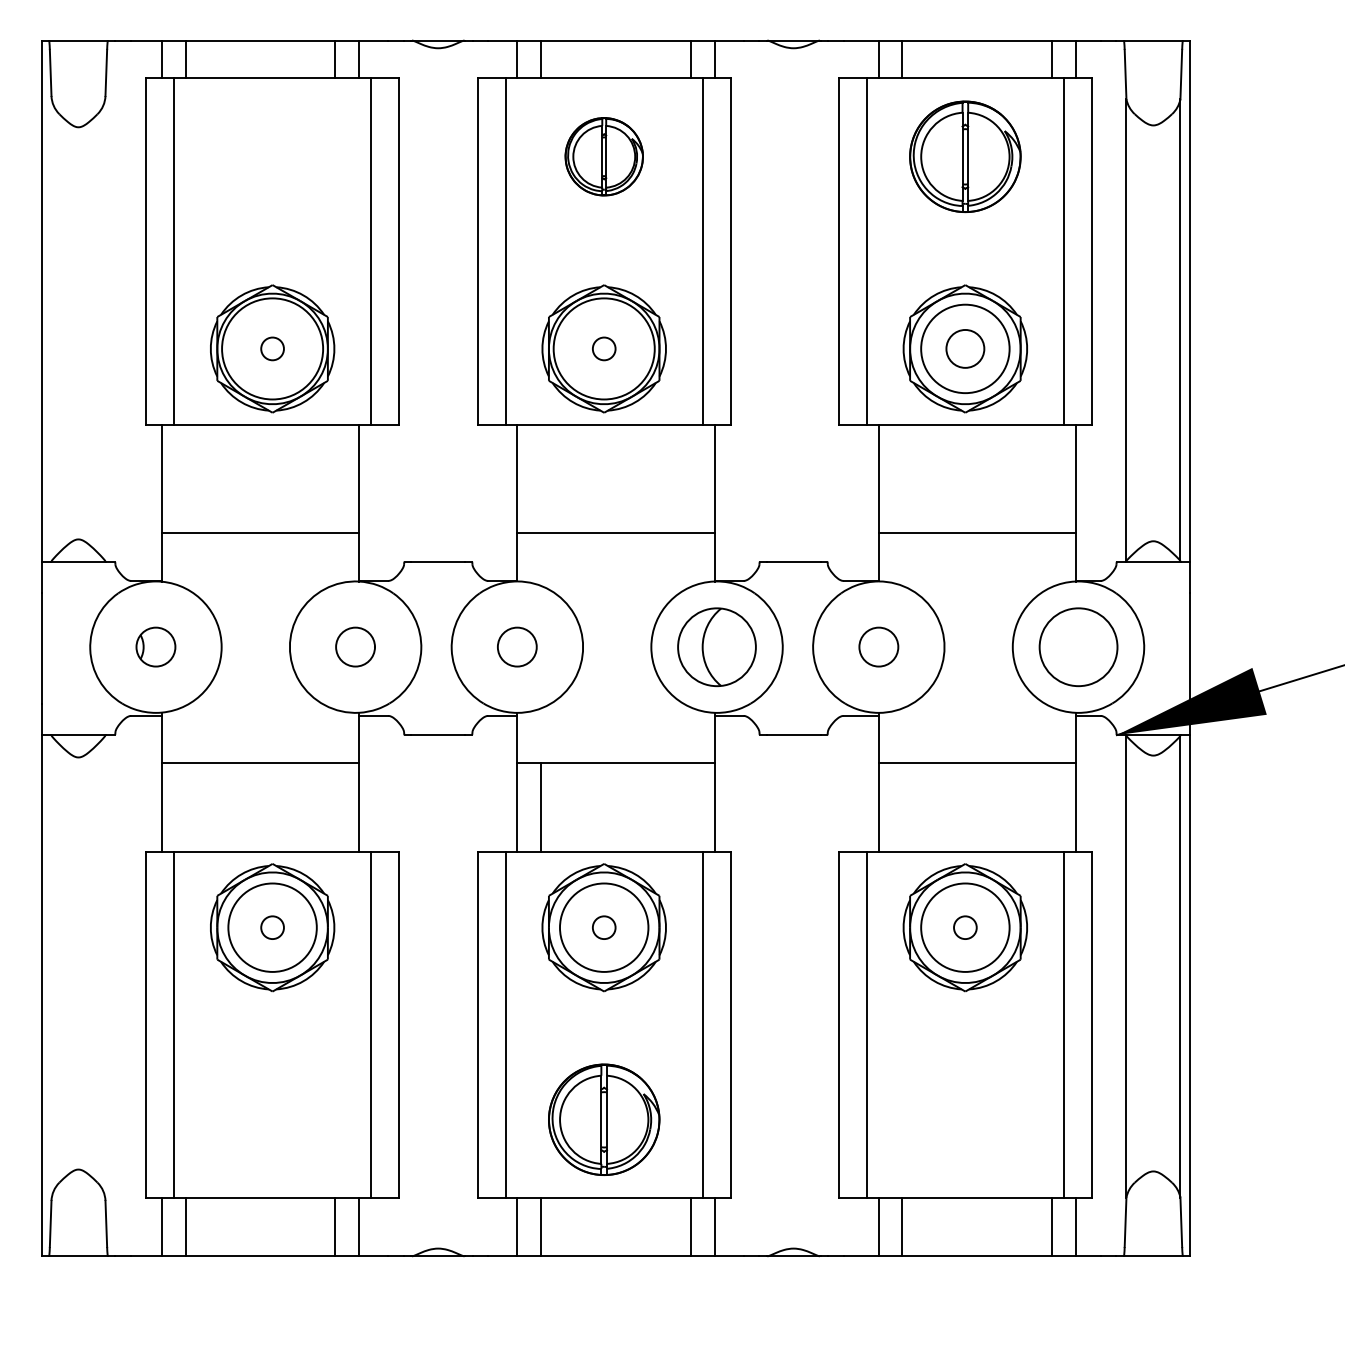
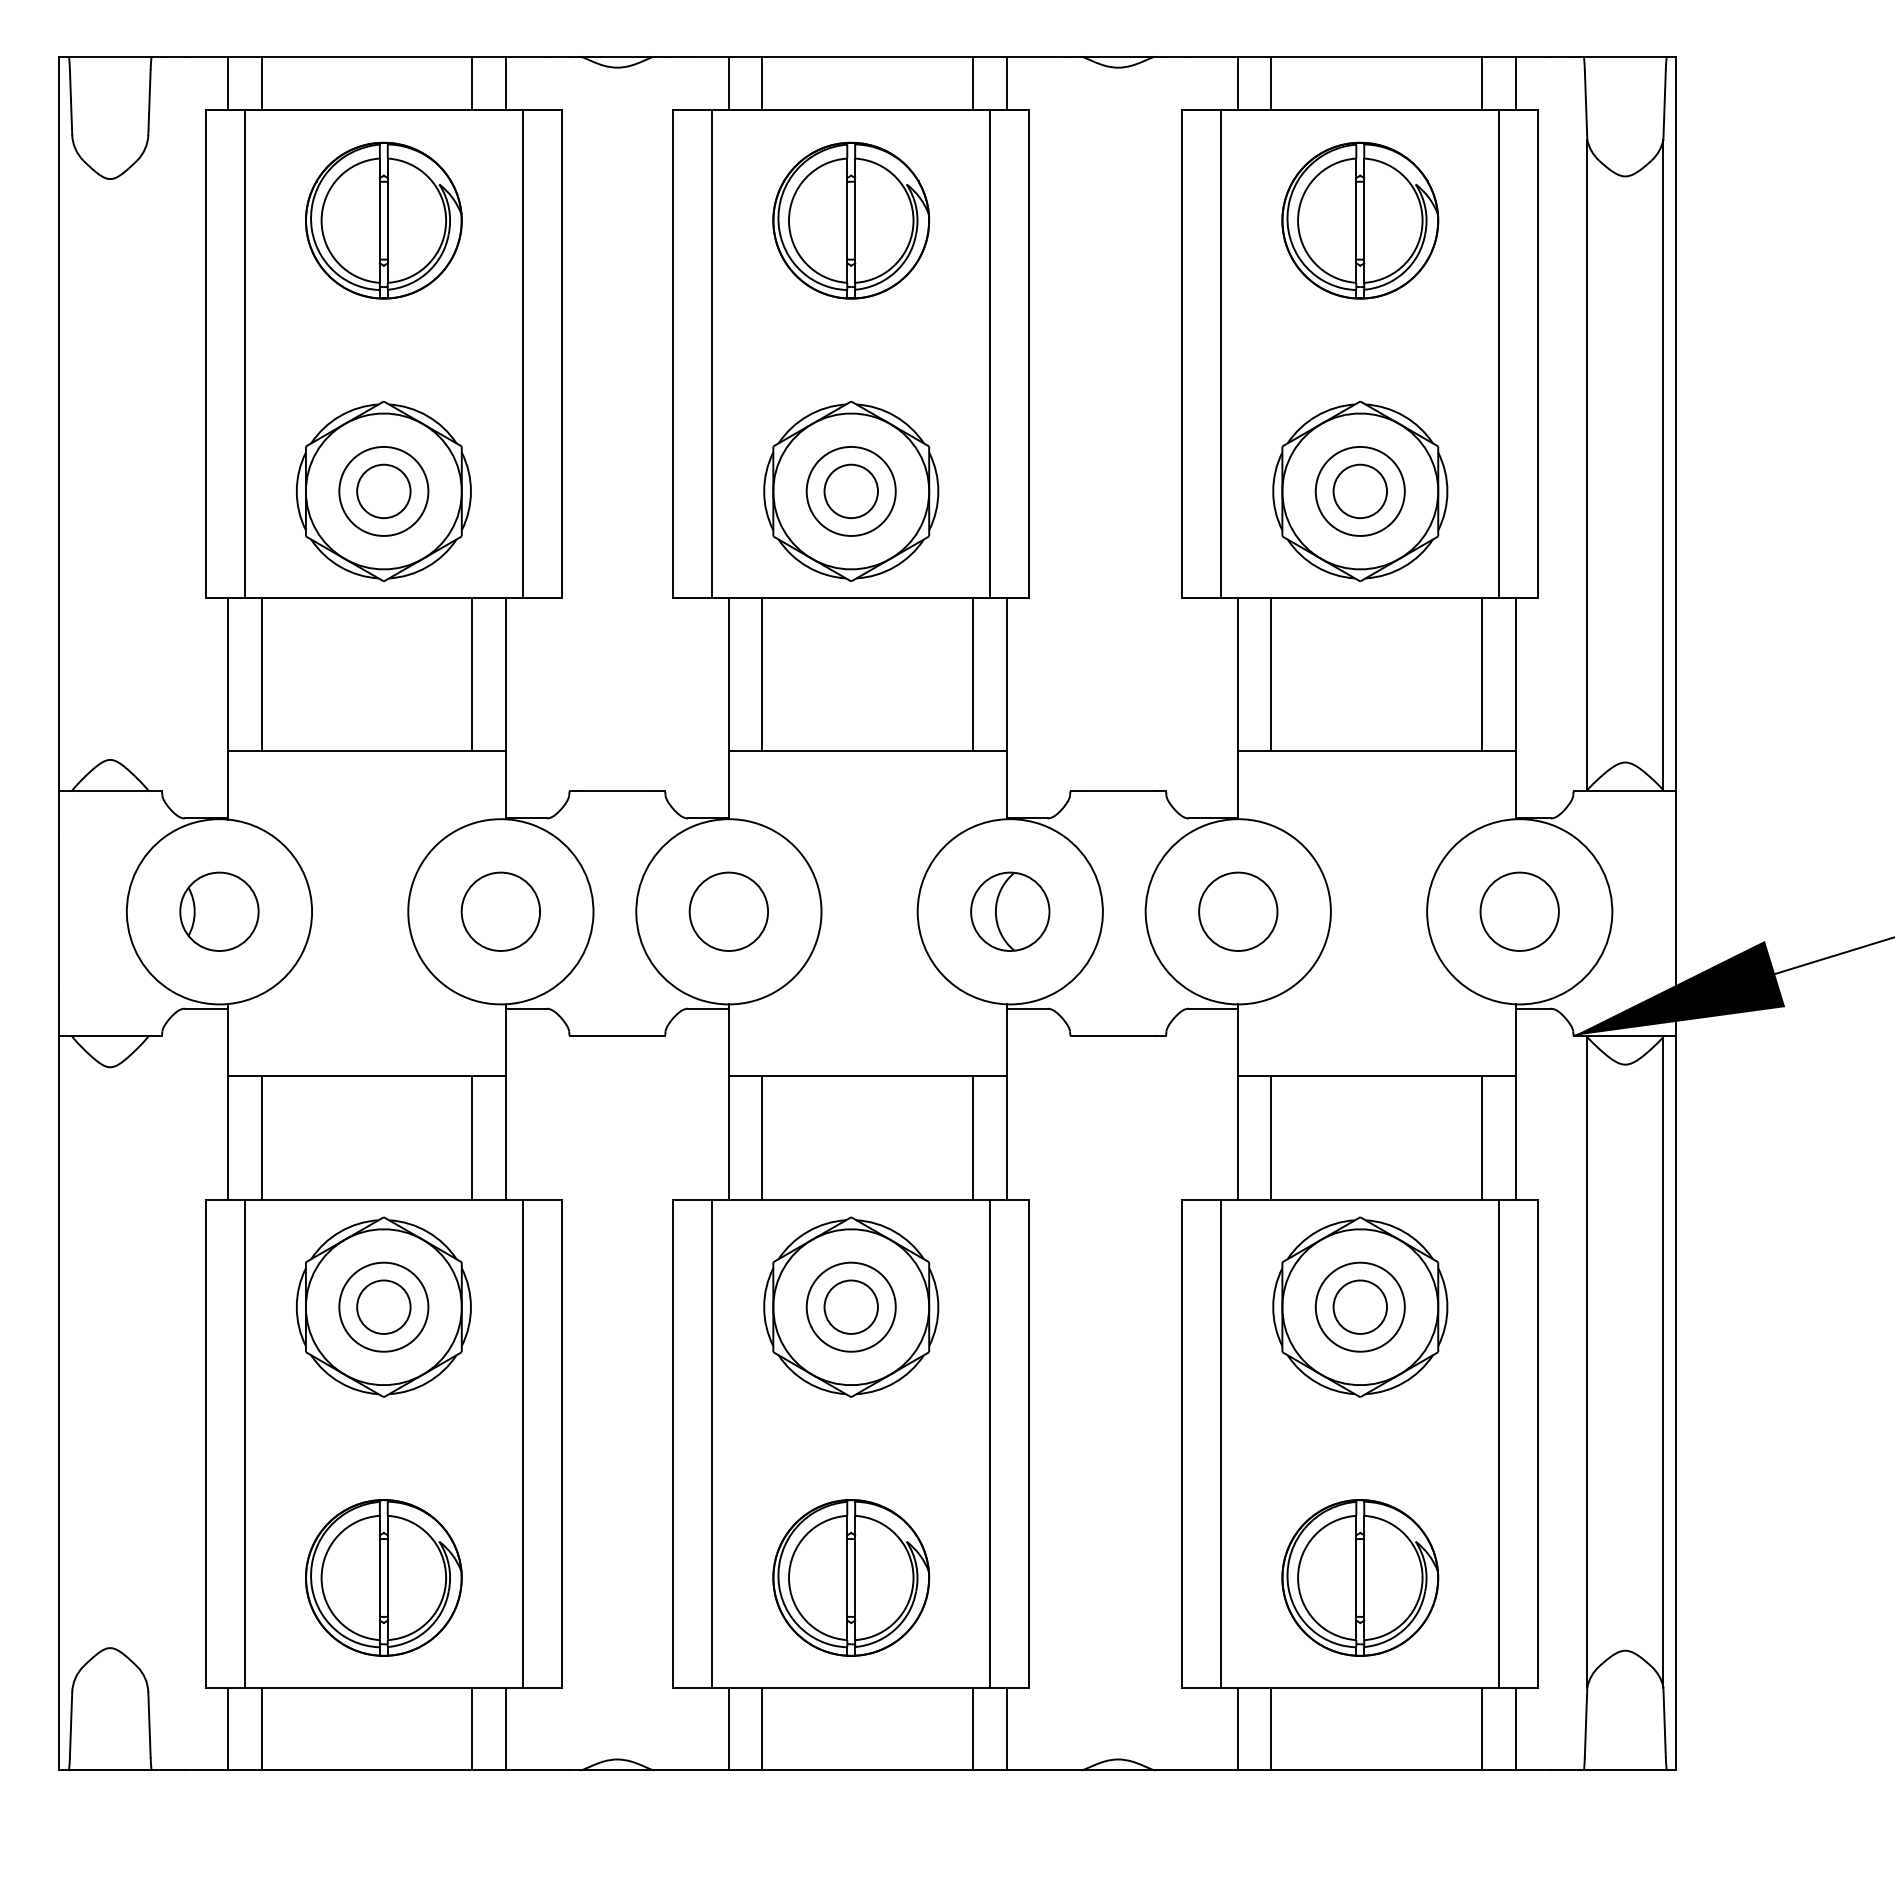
part: (272, 156) -> (383, 220), added
part: (604, 156) -> (851, 220), size x1.43
circle: (272, 348) -> (383, 490), size x0.62
circle: (272, 348) -> (383, 491), size x1.67
circle: (603, 348) -> (850, 490), size x0.62
circle: (603, 348) -> (850, 491), size x1.67
circle: (964, 348) -> (1359, 490), size x0.71
line: (185, 478) -> (261, 674), added
line: (335, 478) -> (472, 674), added
line: (541, 478) -> (762, 674), added
line: (690, 478) -> (973, 674), added
line: (902, 478) -> (1271, 674), added
line: (1052, 478) -> (1482, 674), added
part: (155, 646) -> (219, 911), size x1.43
circle: (355, 646) -> (500, 911), size x1.43
circle: (517, 646) -> (728, 911), size x1.43
part: (717, 646) -> (1010, 911), size x0.71
circle: (878, 646) -> (1238, 911), size x1.43
circle: (1078, 646) -> (1519, 911), size x0.71
line: (185, 807) -> (261, 1137), added
line: (335, 807) -> (472, 1137), added
line: (690, 807) -> (973, 1137), added
line: (902, 807) -> (1271, 1137), added
line: (1052, 807) -> (1482, 1137), added
circle: (272, 927) -> (383, 1306), size x0.71
circle: (272, 927) -> (383, 1306), size x1.67
circle: (603, 927) -> (850, 1306), size x0.71
circle: (603, 927) -> (850, 1306), size x1.67
circle: (964, 927) -> (1359, 1306), size x0.71
circle: (965, 927) -> (1360, 1306), size x1.67
part: (272, 1119) -> (383, 1577), added
part: (965, 1119) -> (1360, 1577), added

